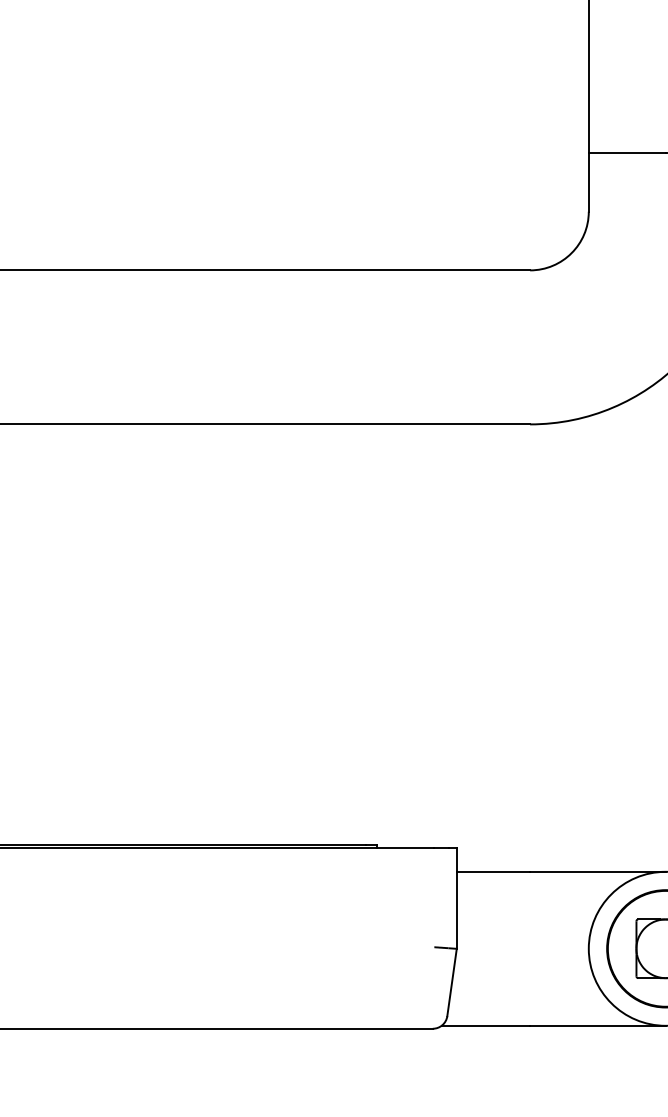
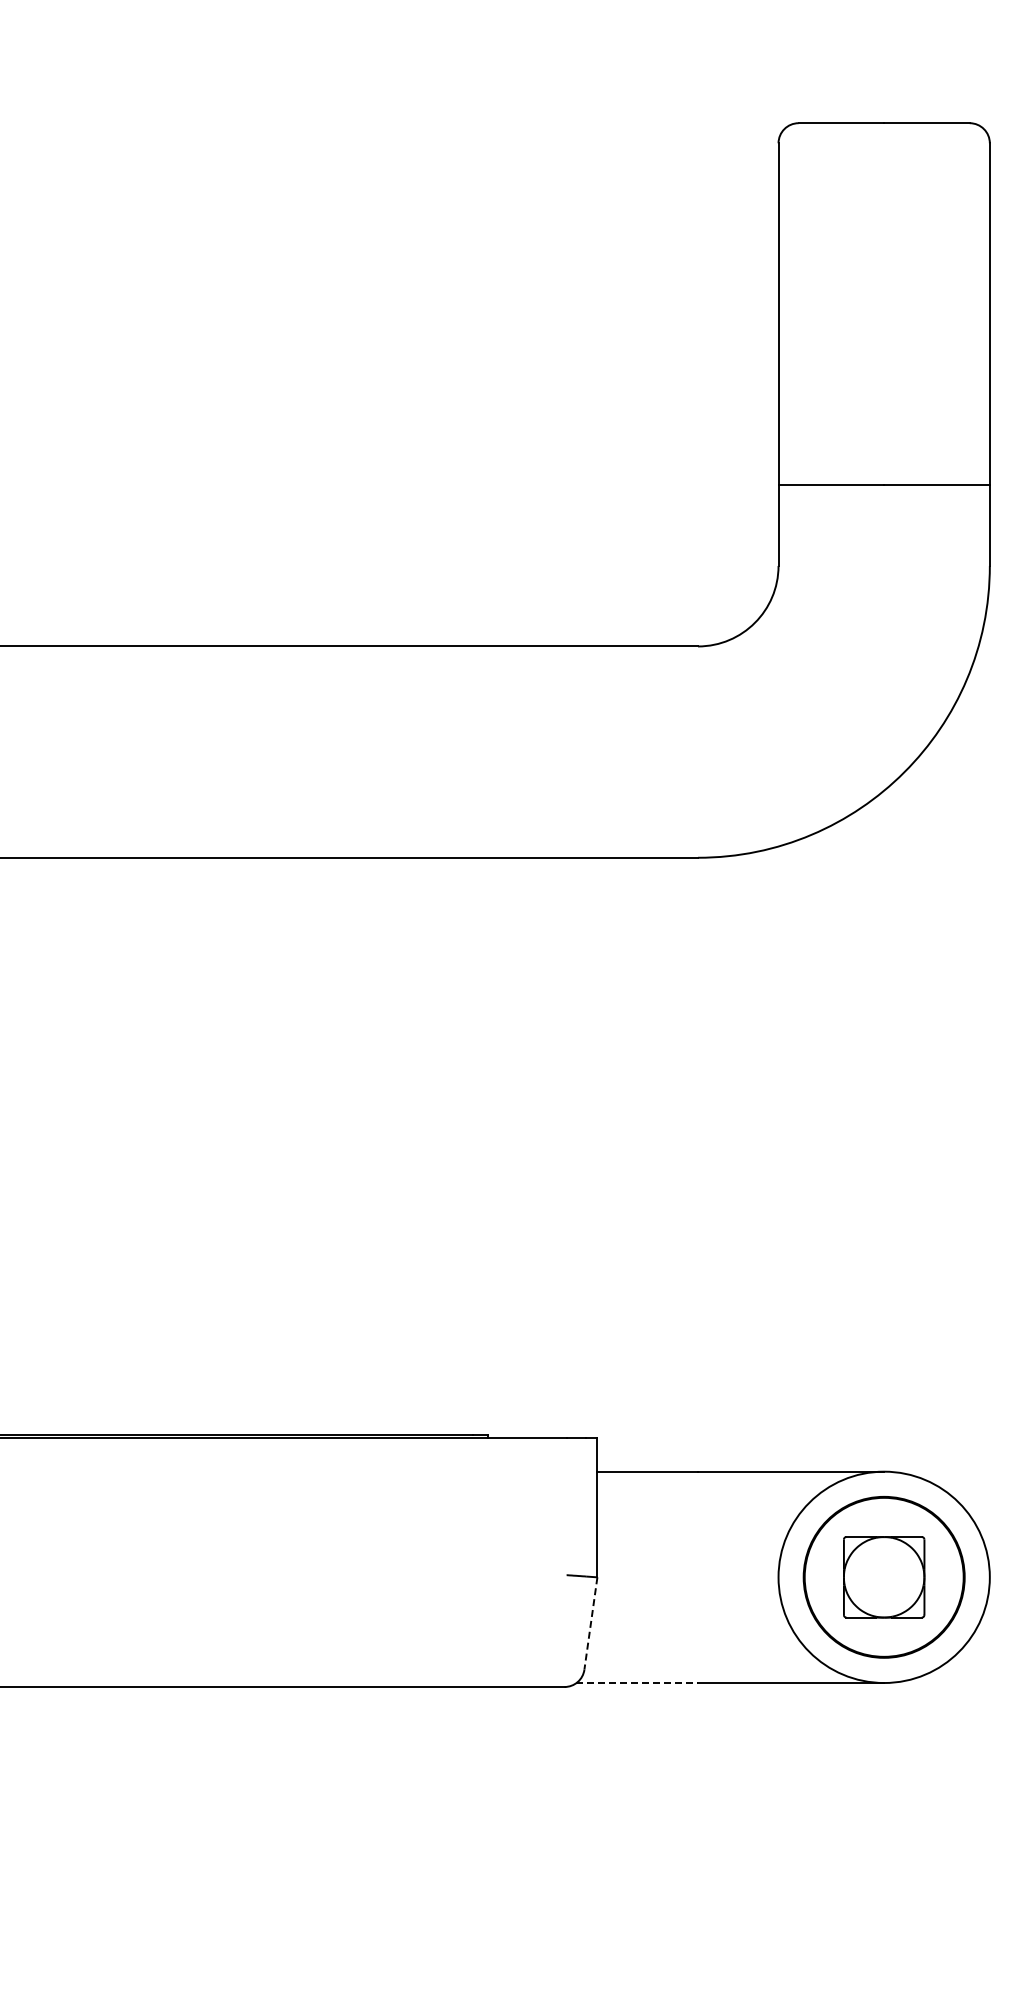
line: (451, 982) -> (590, 1623), solid -> dashed
line: (486, 1026) -> (637, 1683), solid -> dashed

